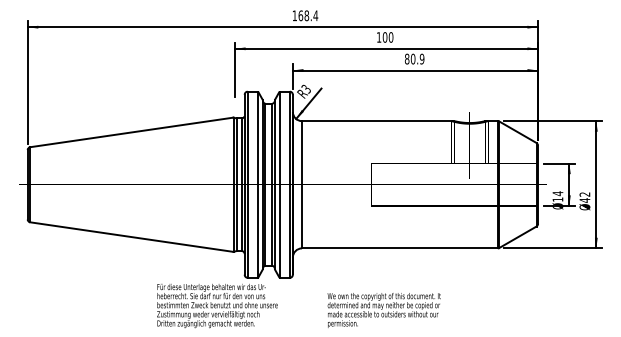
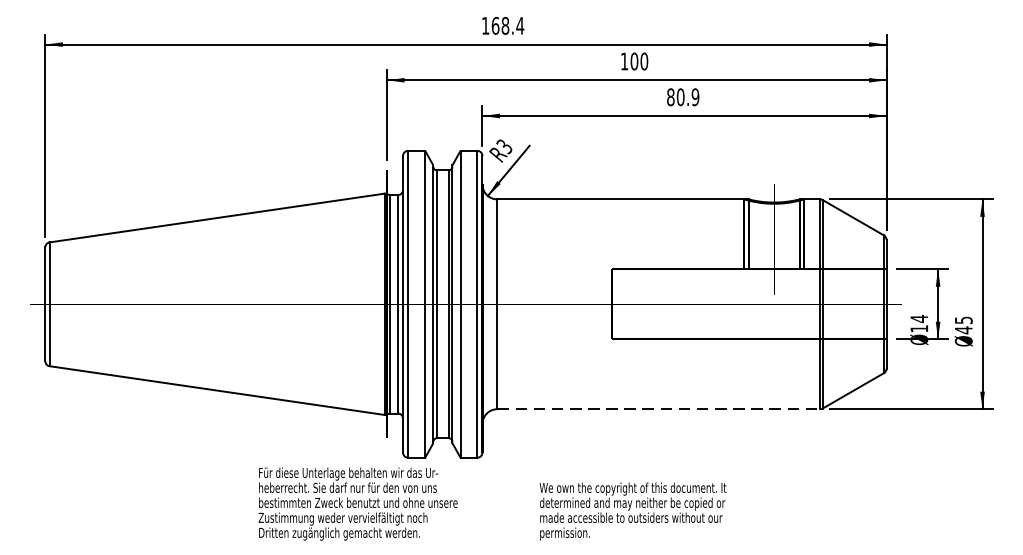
text: (584, 194) -> (963, 320), 42 -> 45
line: (399, 248) -> (658, 409), solid -> dashed

